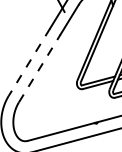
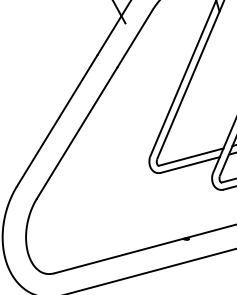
line: (29, 62) -> (57, 121), dashed -> solid
line: (39, 68) -> (76, 132), dashed -> solid

